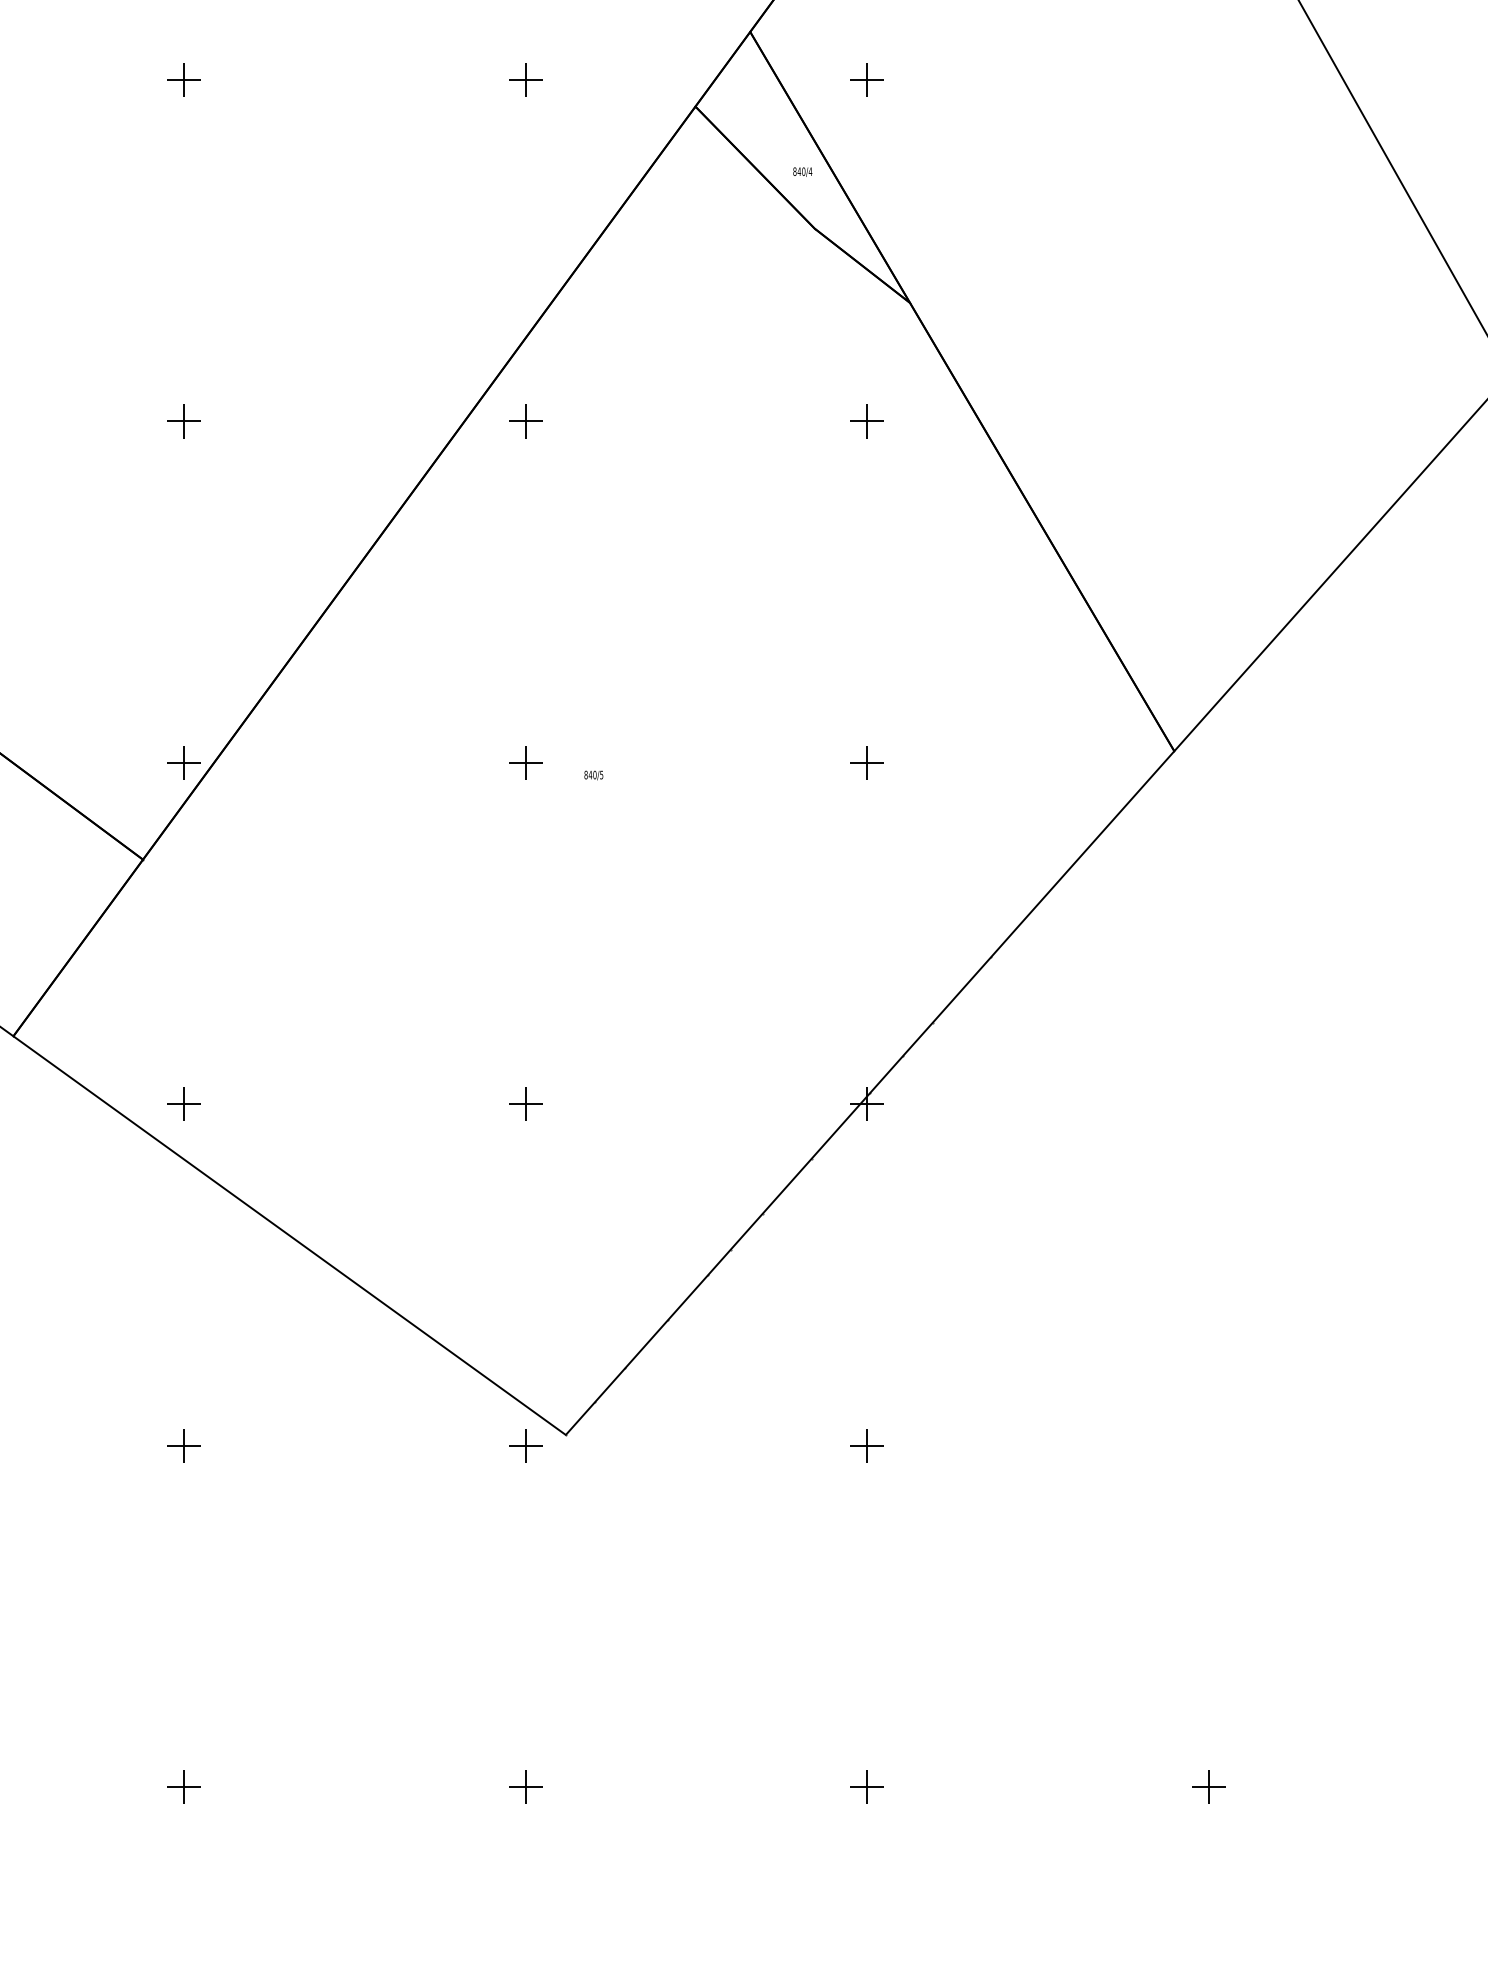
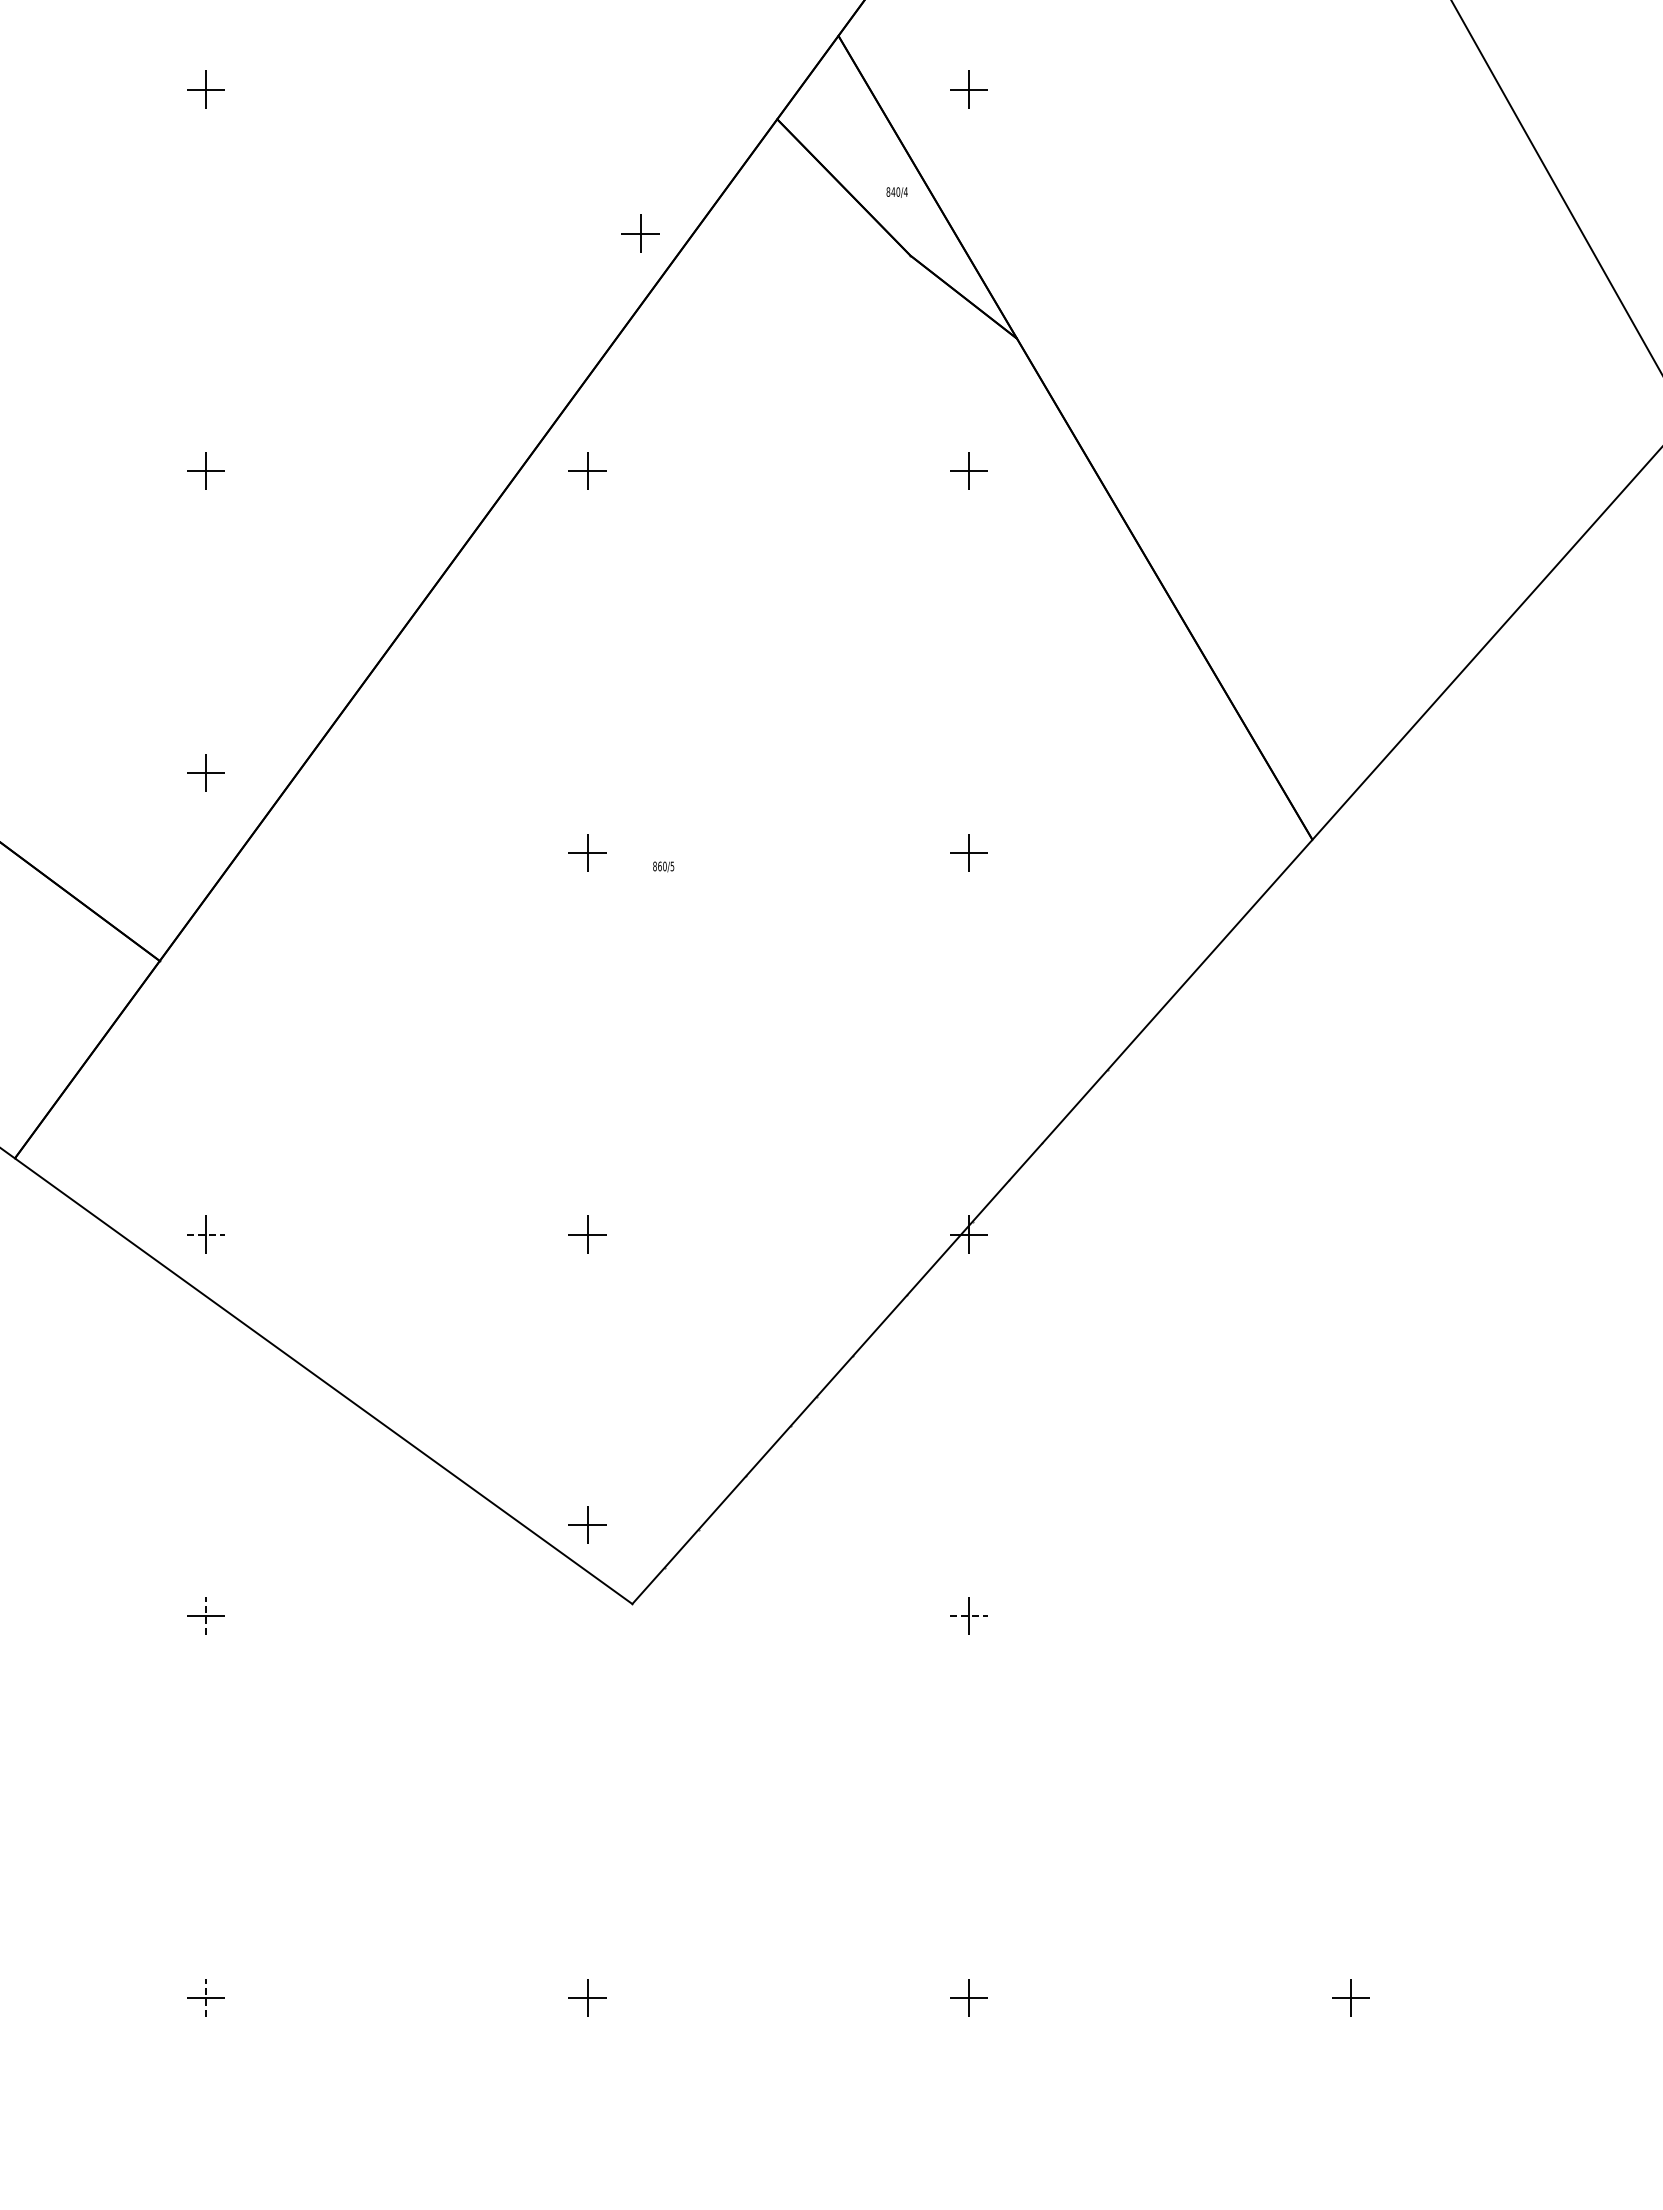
part: (525, 79) -> (640, 233), moved
part: (183, 762) -> (205, 772), moved
text: (590, 775) -> (659, 866), 840/5 -> 860/5
line: (184, 1104) -> (206, 1234), solid -> dashed
line: (183, 1445) -> (205, 1615), solid -> dashed
part: (525, 1445) -> (587, 1524), moved
line: (867, 1446) -> (969, 1616), solid -> dashed
line: (183, 1787) -> (205, 1997), solid -> dashed

